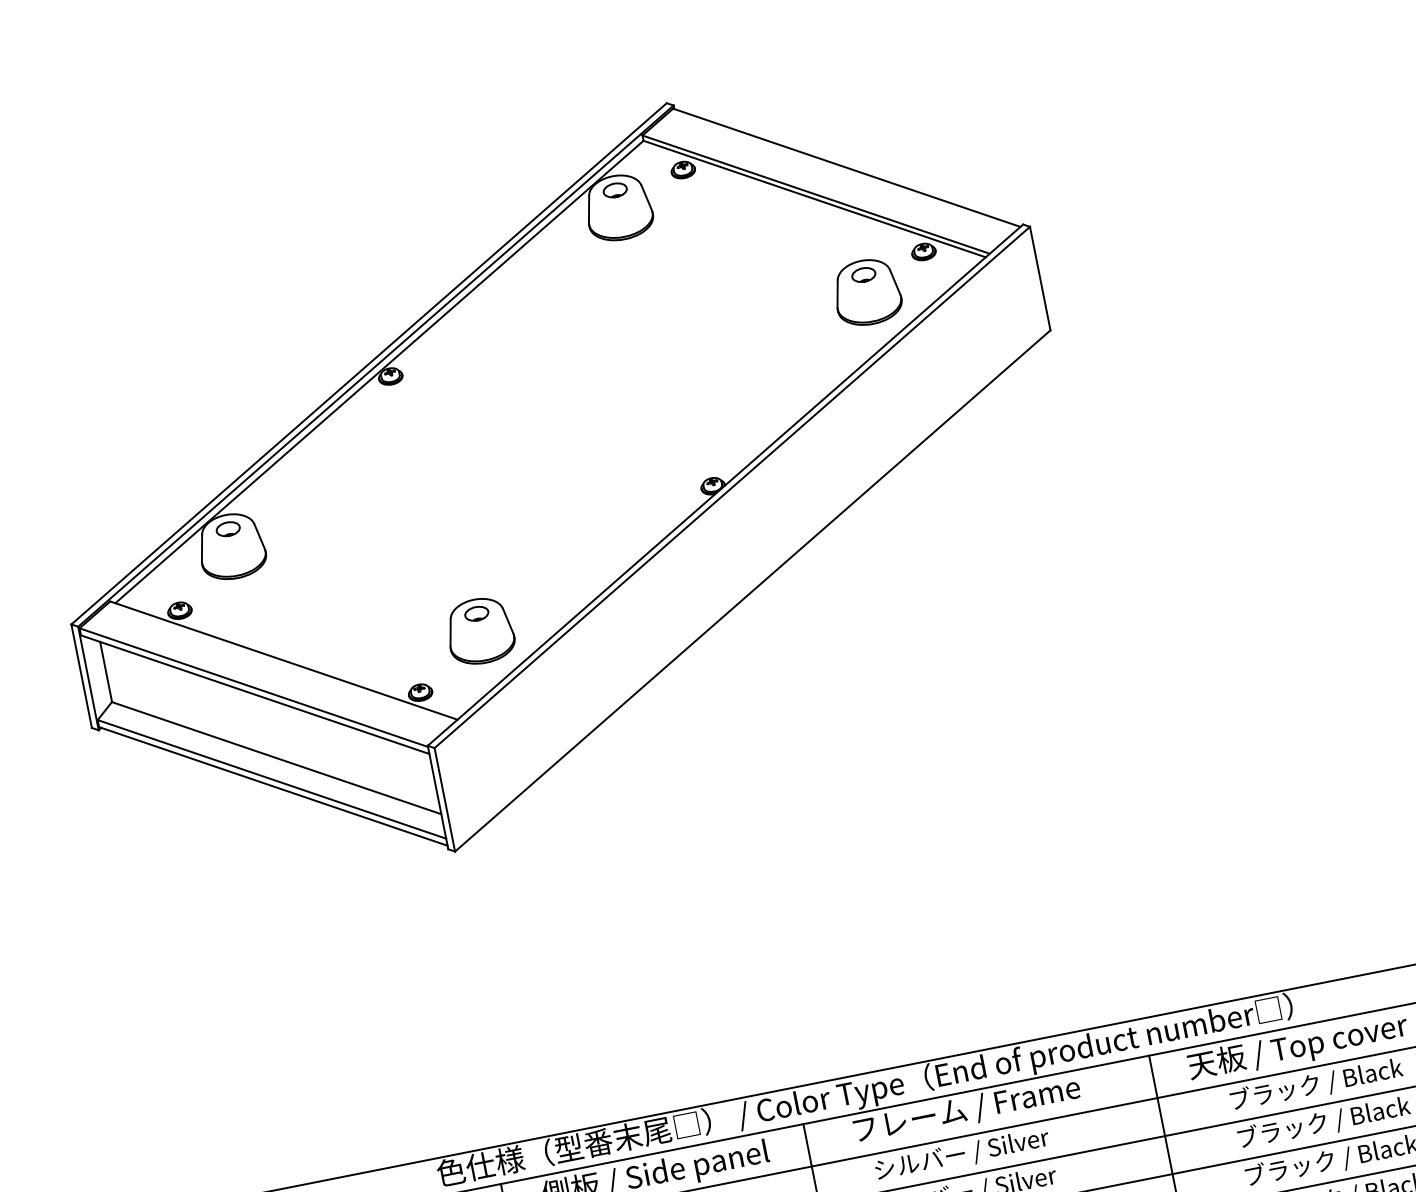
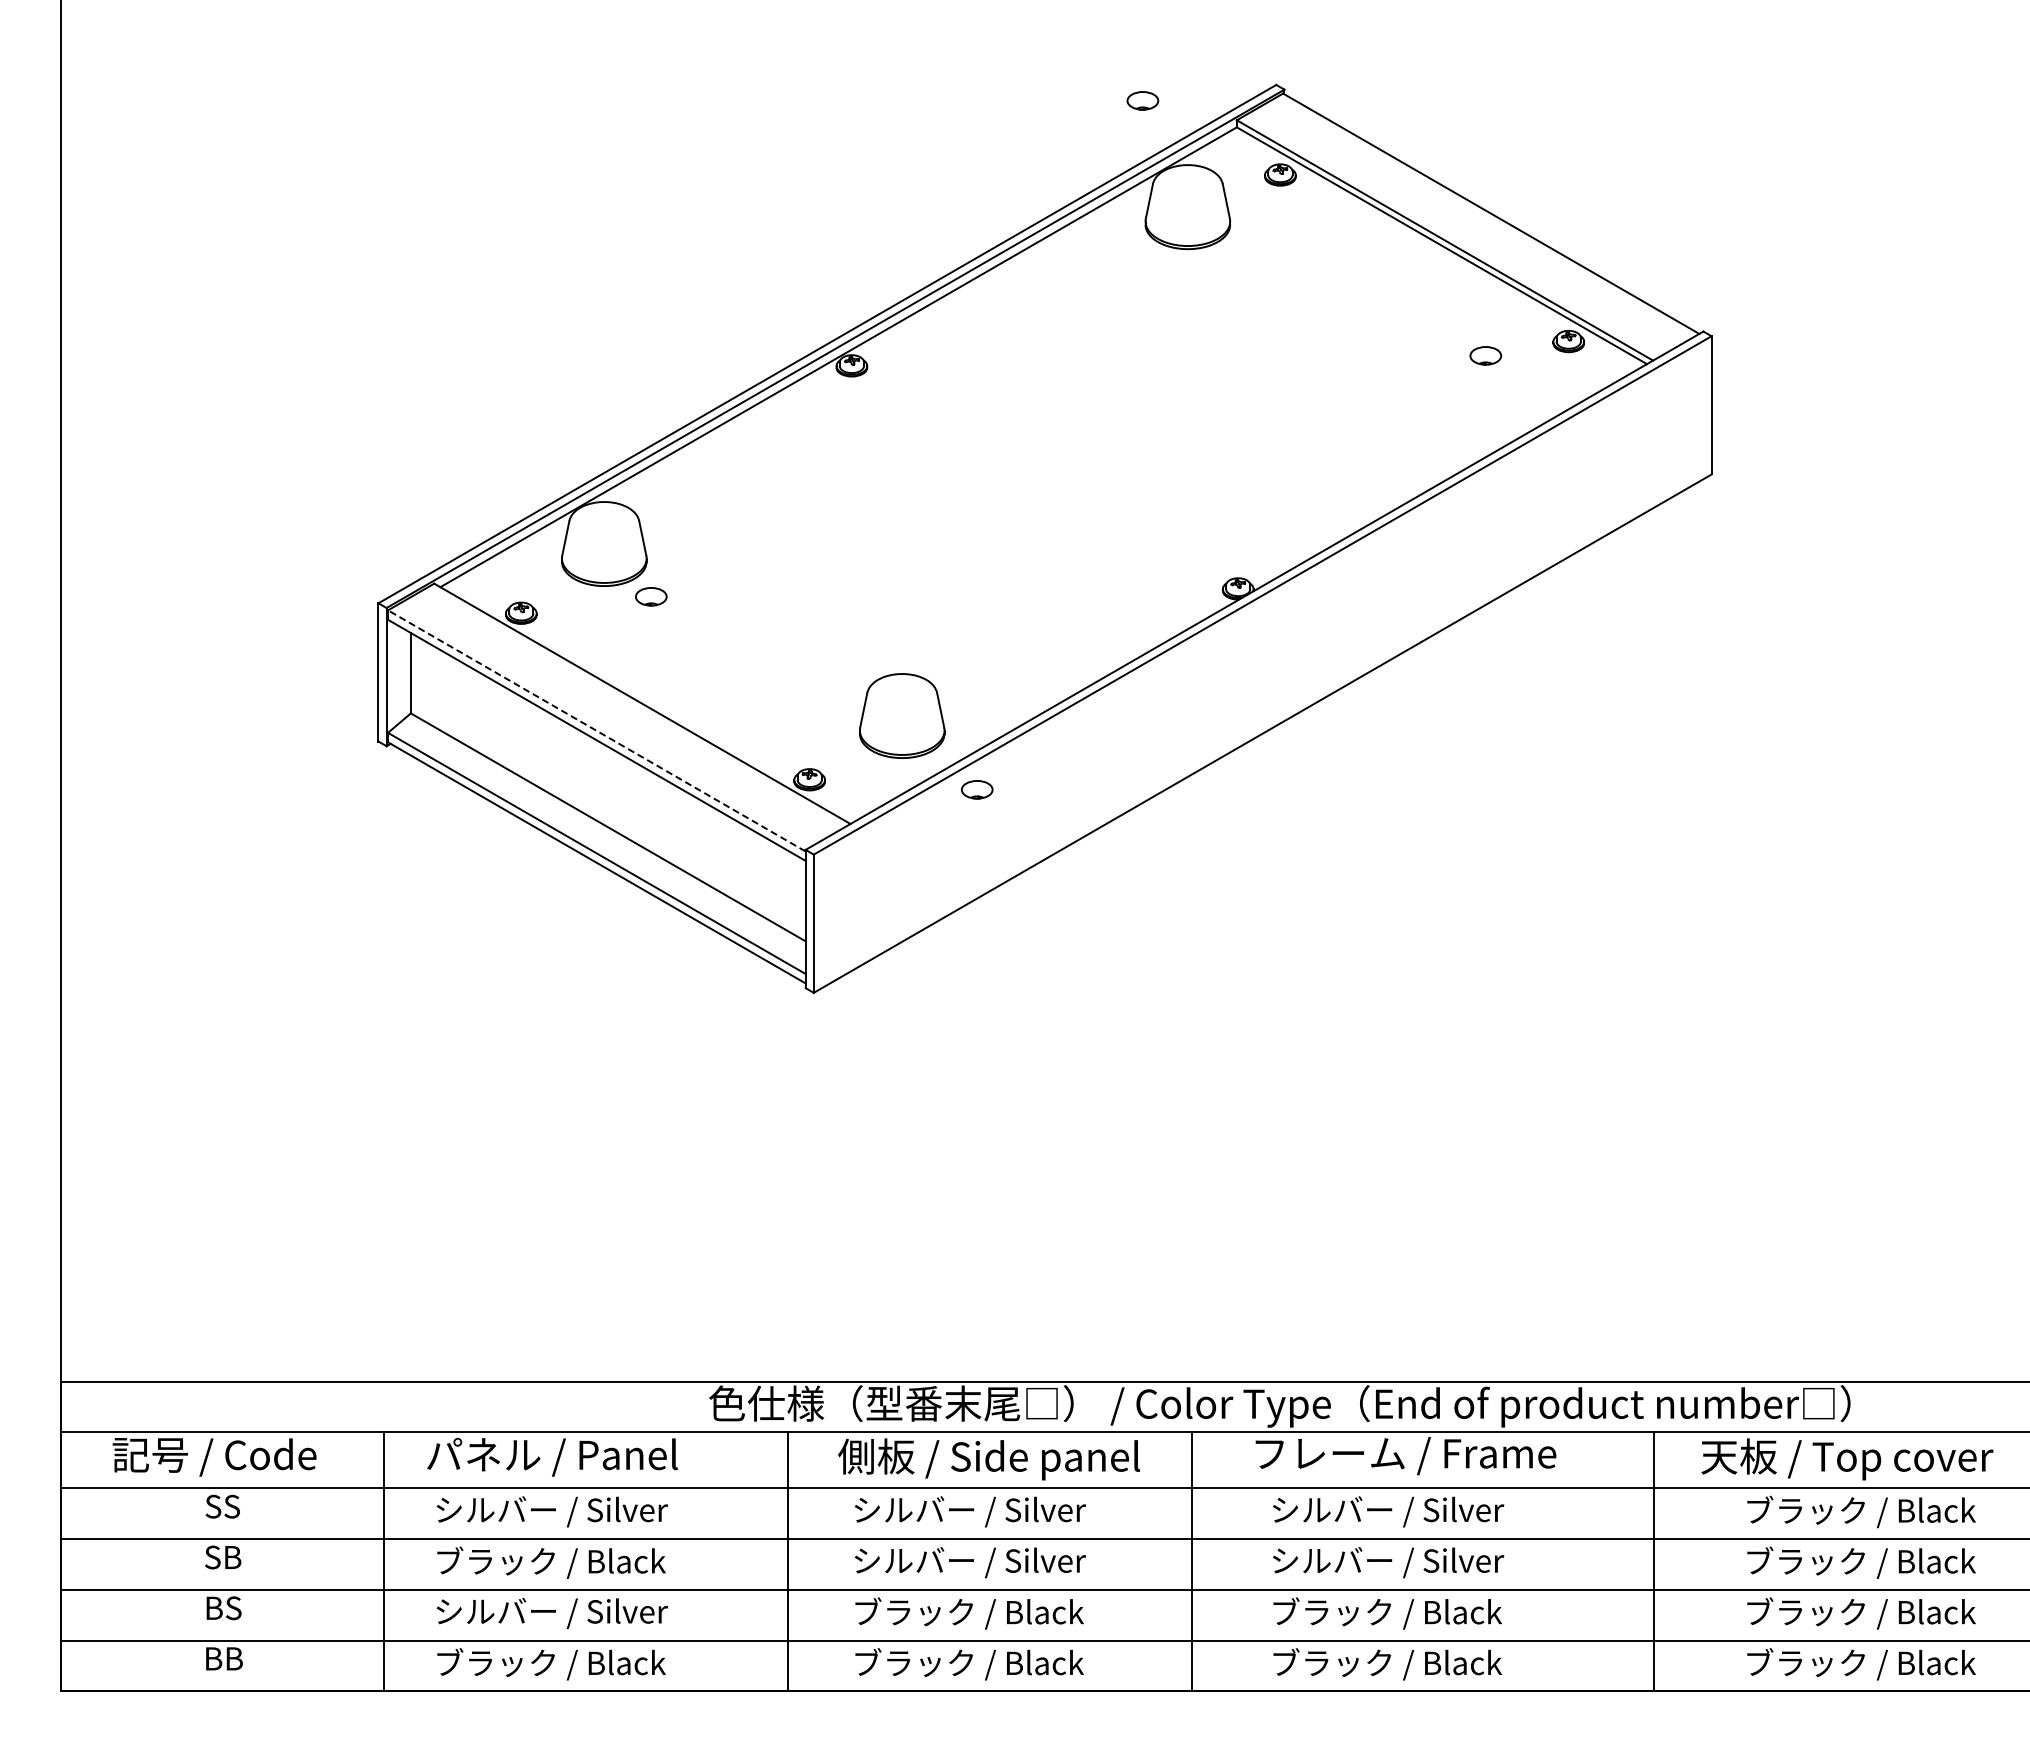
part: (614, 190) -> (1142, 100), moved
part: (866, 292) -> (1485, 378), removed
part: (228, 528) -> (651, 596), moved
part: (476, 613) -> (977, 789), moved
line: (253, 687) -> (596, 730), solid -> dashed

